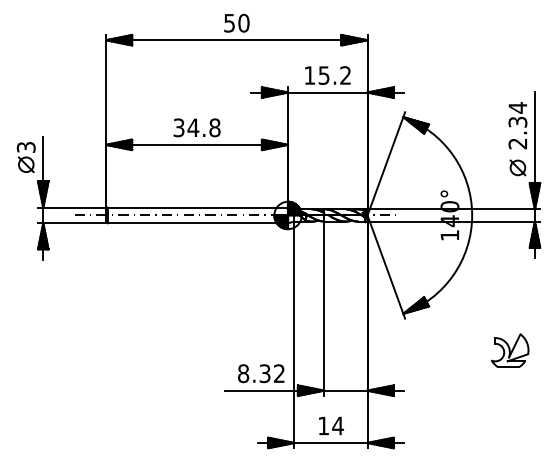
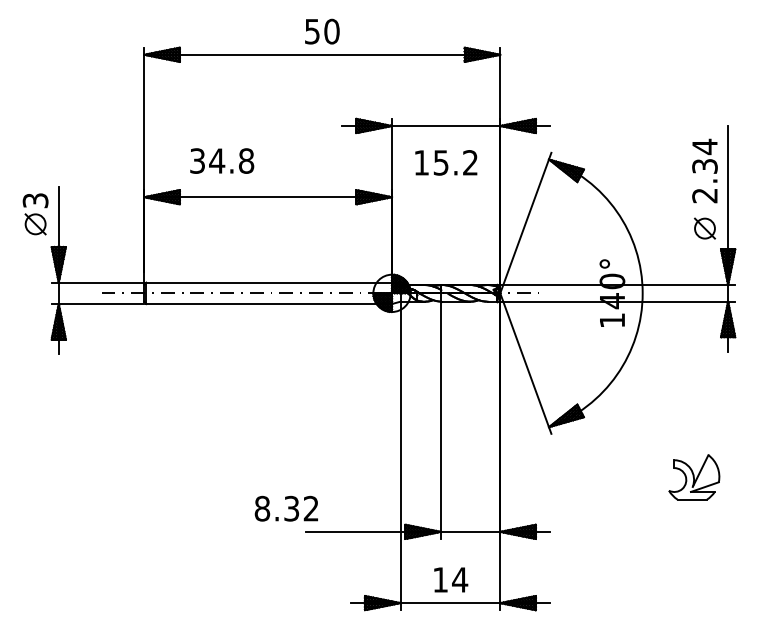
text: (328, 75) -> (446, 162), moved
text: (197, 127) -> (222, 160), moved
text: (260, 373) -> (285, 508), moved

